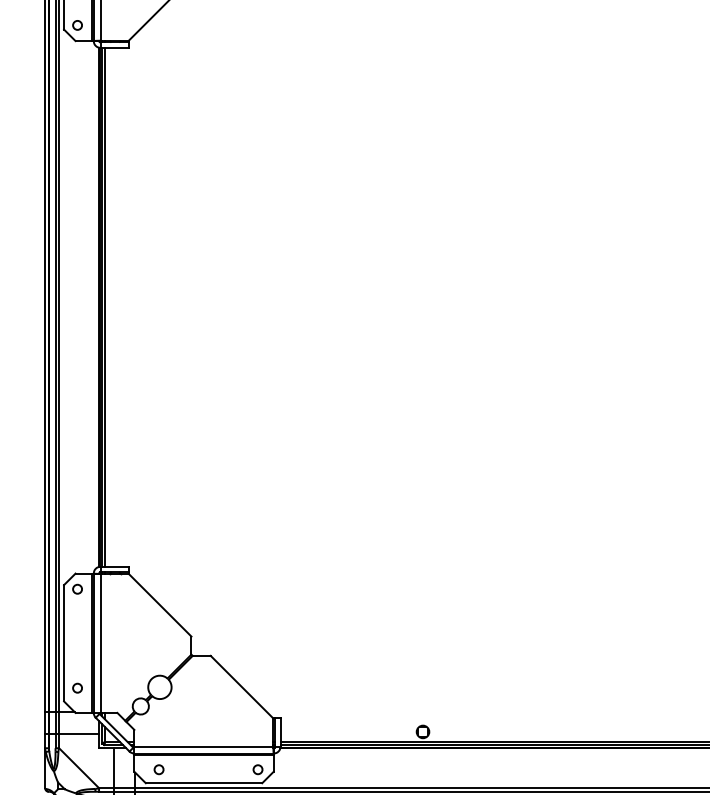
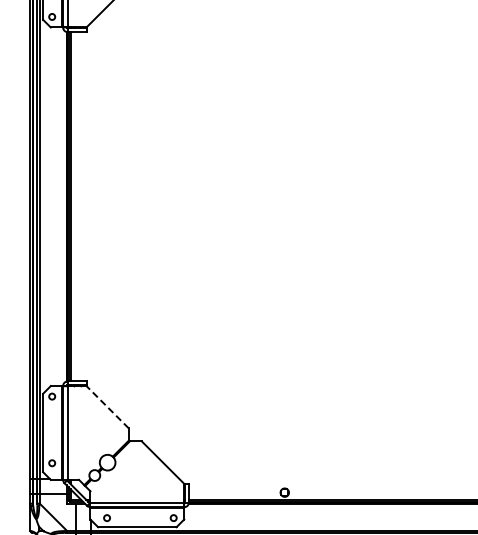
line: (159, 605) -> (107, 407), solid -> dashed

